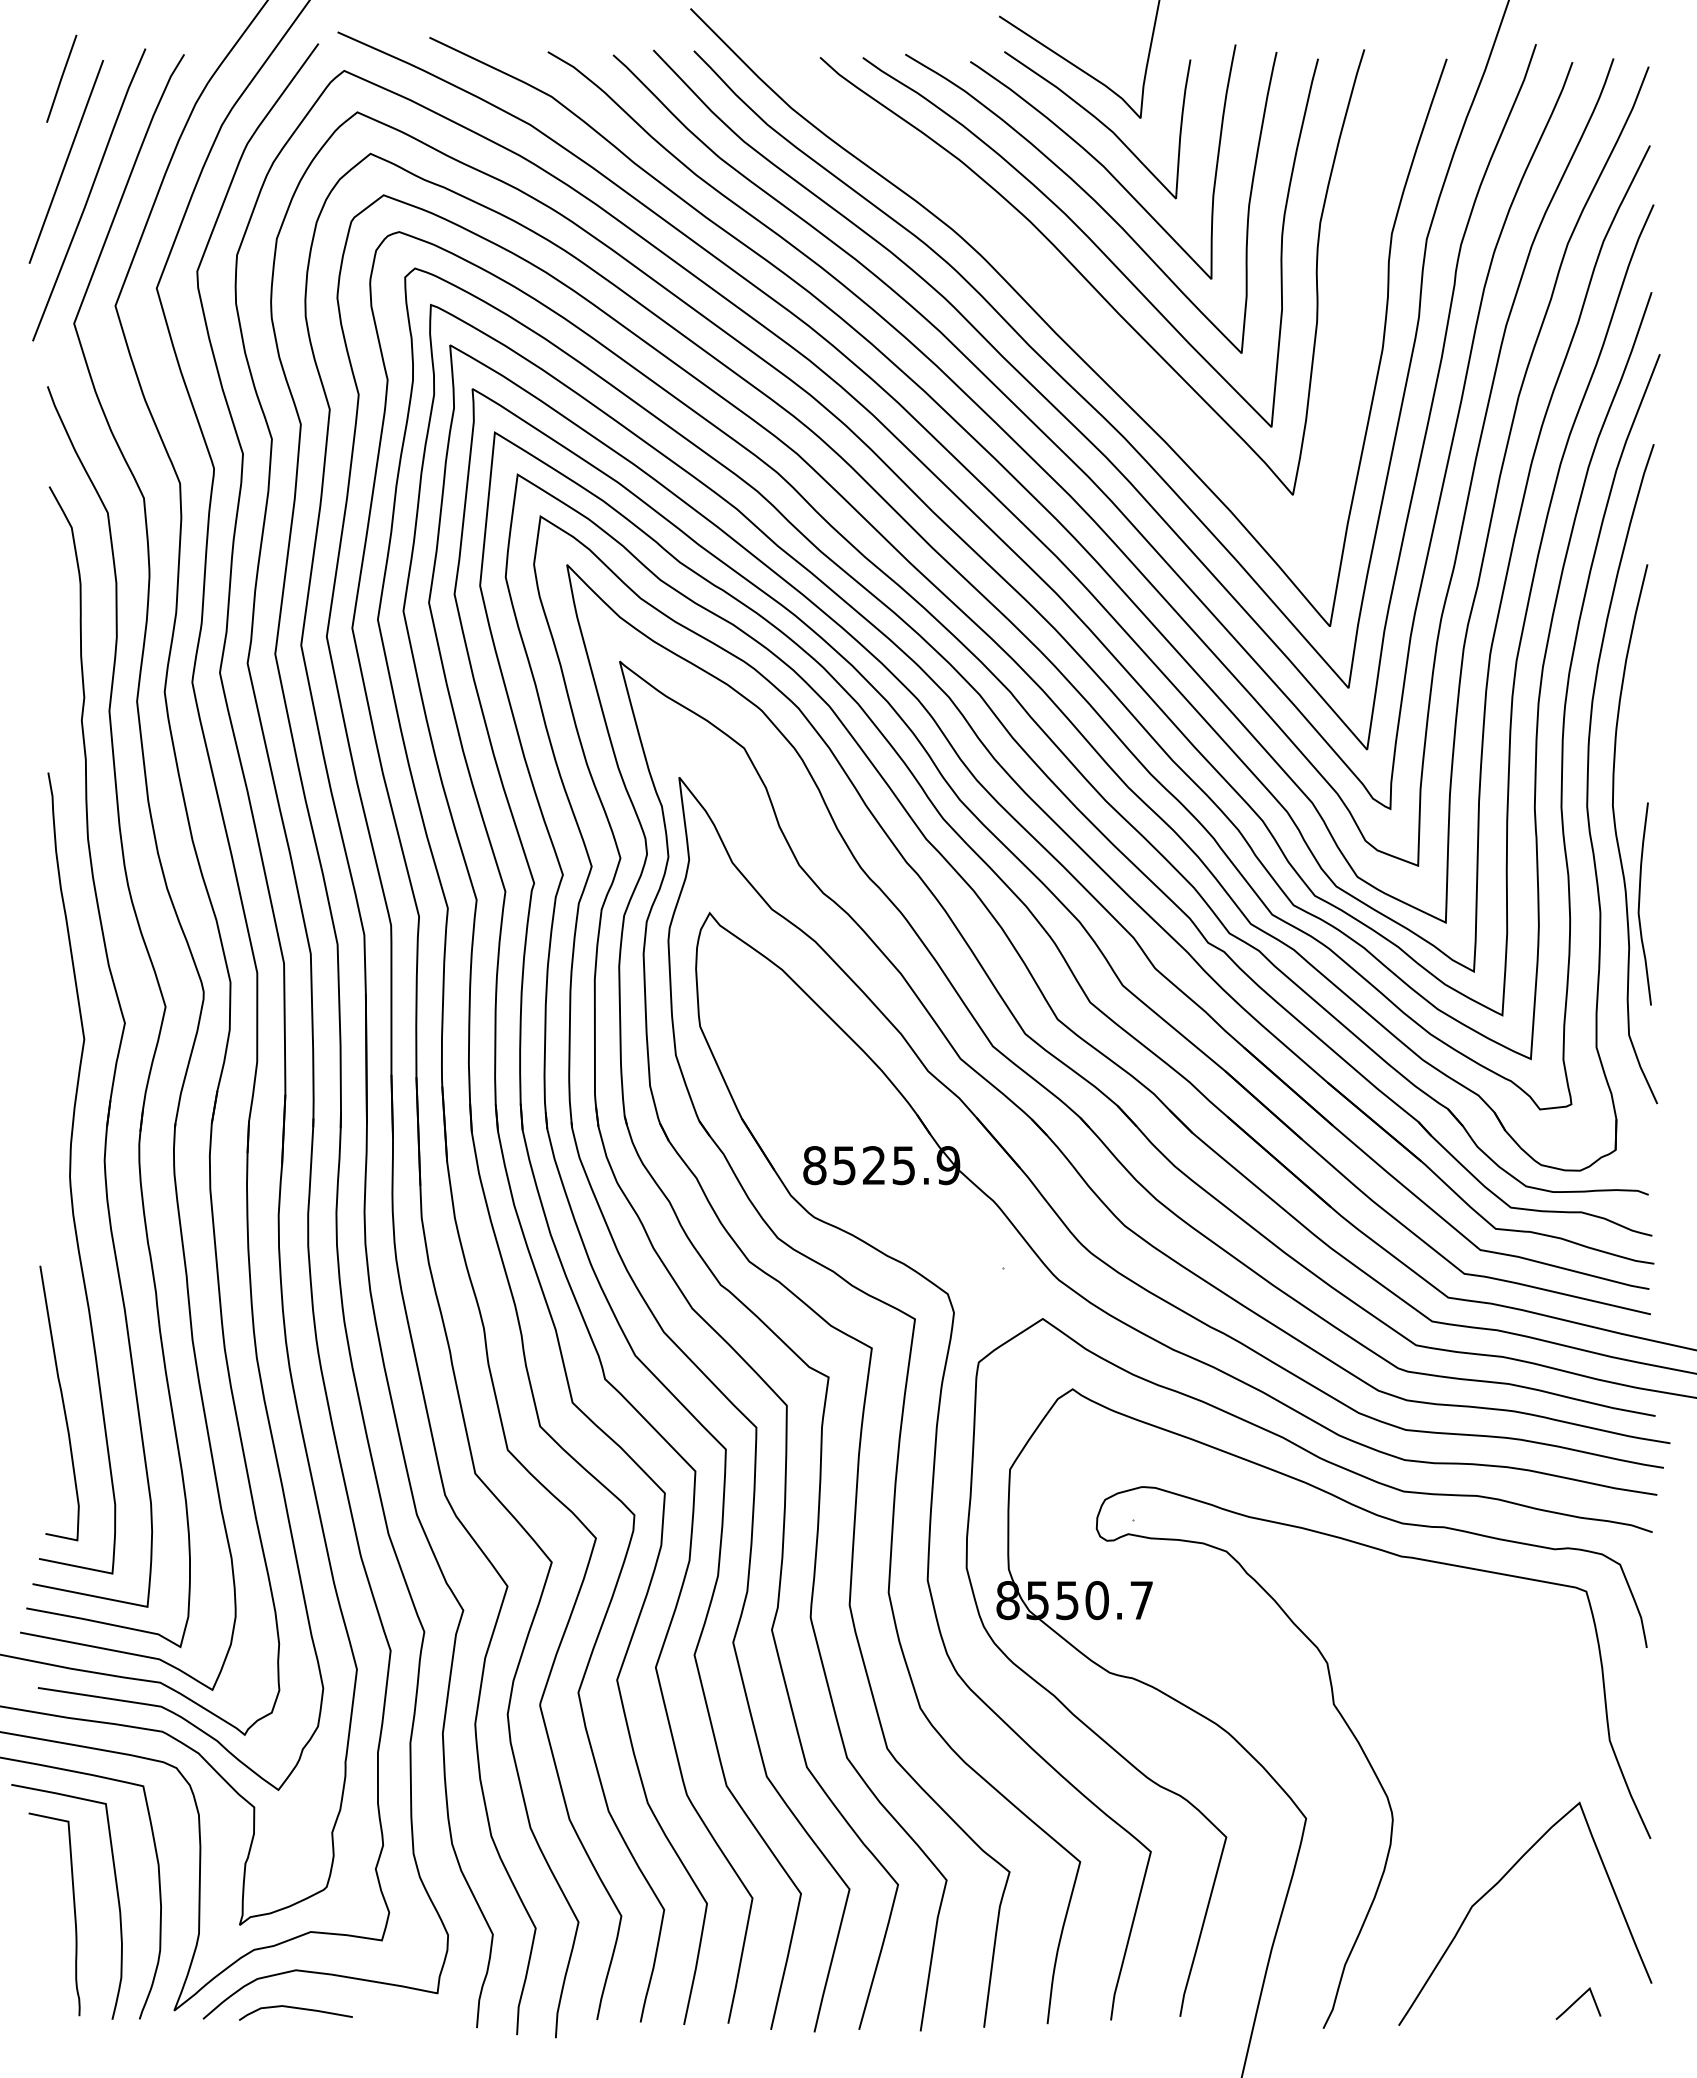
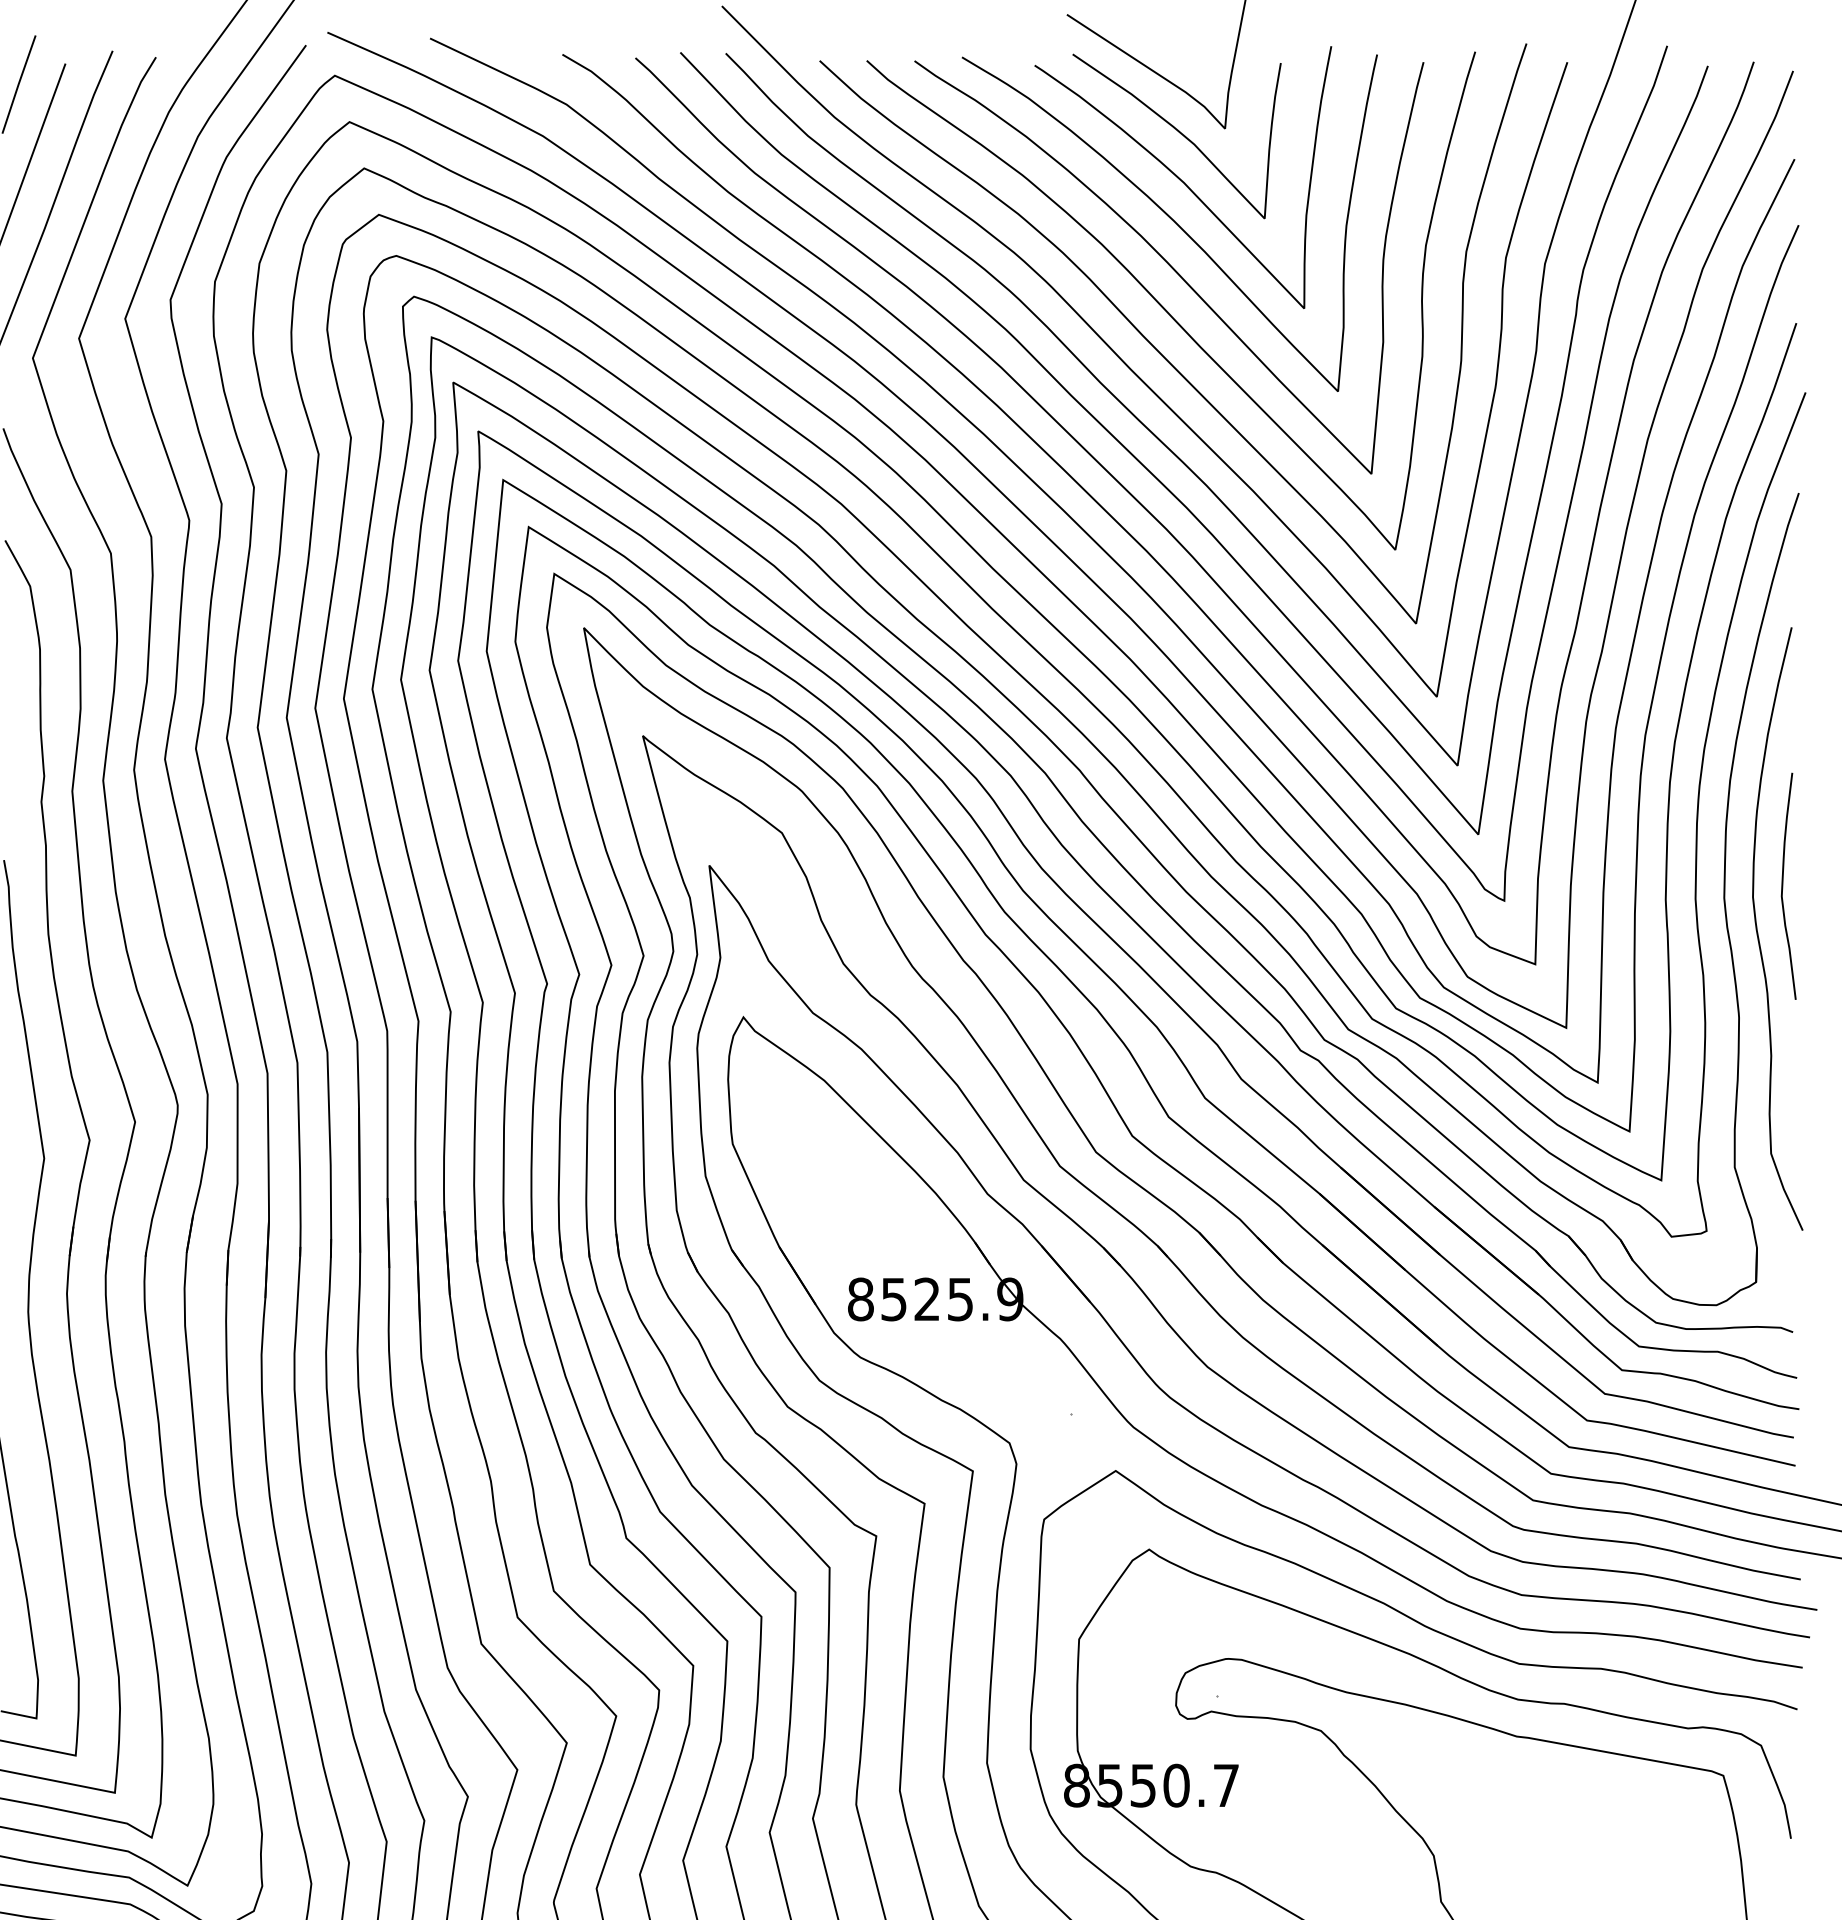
curve: (1079, 314) -> (1156, 348), added
curve: (1640, 901) -> (1783, 883), moved

